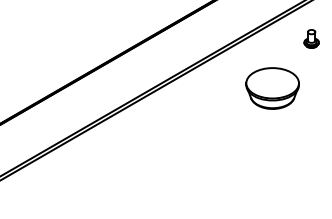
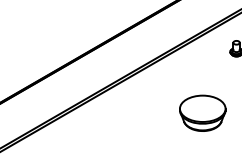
part: (272, 88) -> (202, 113), moved

